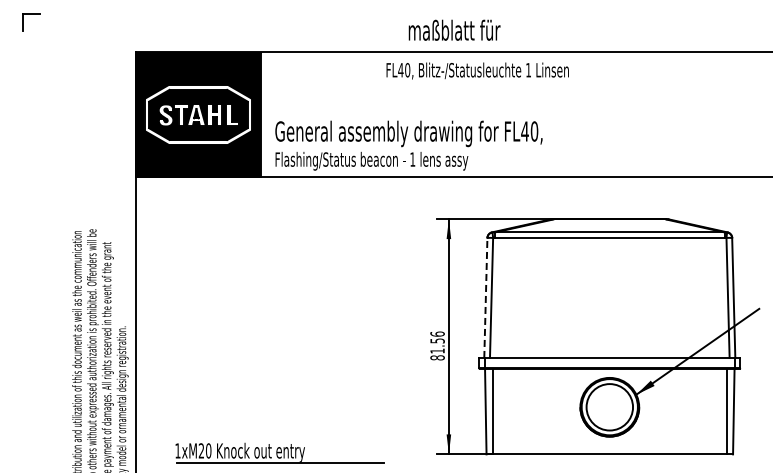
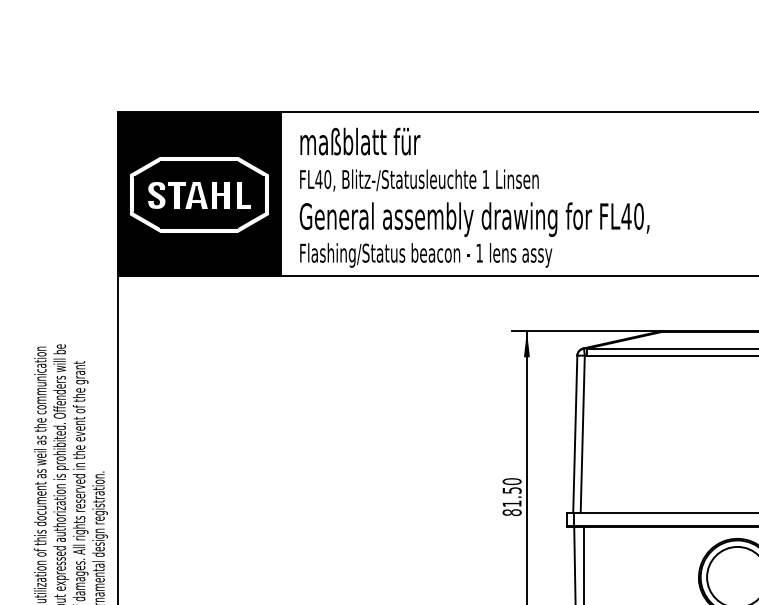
text: (454, 29) -> (360, 140), moved
text: (477, 70) -> (419, 179), moved
line: (485, 297) -> (574, 433), dashed -> solid
text: (437, 333) -> (512, 480), 81.56 -> 81.50

